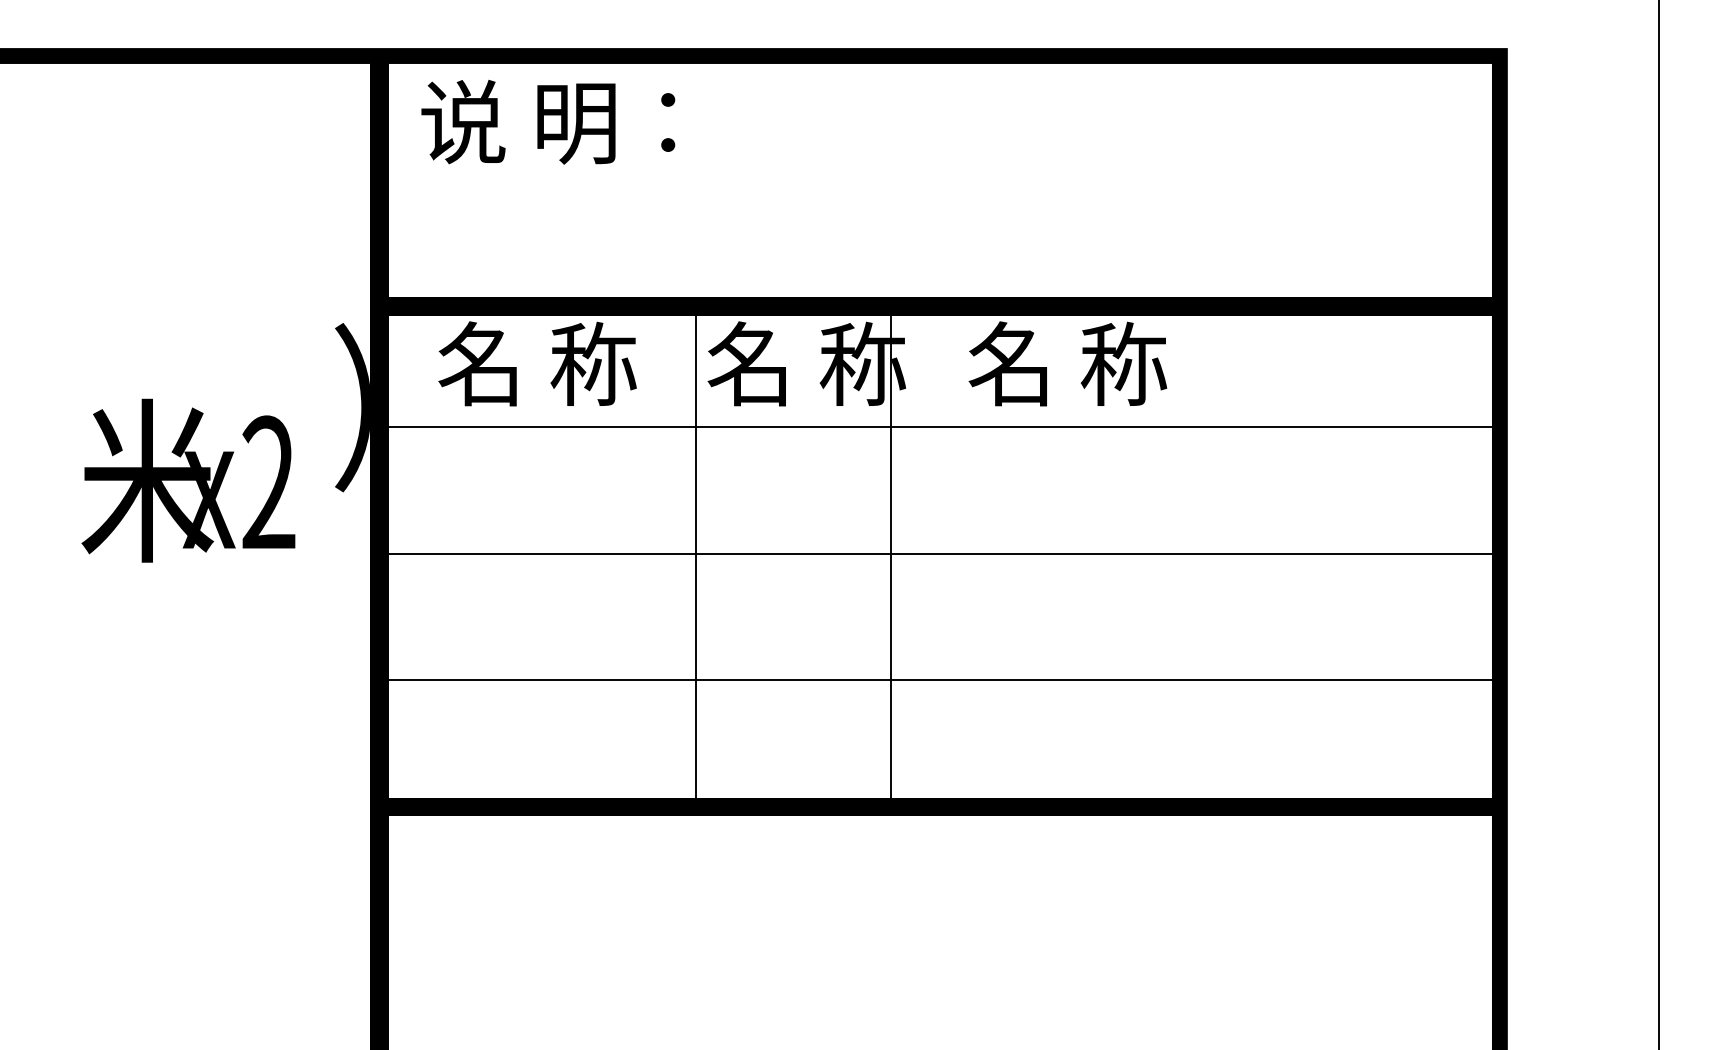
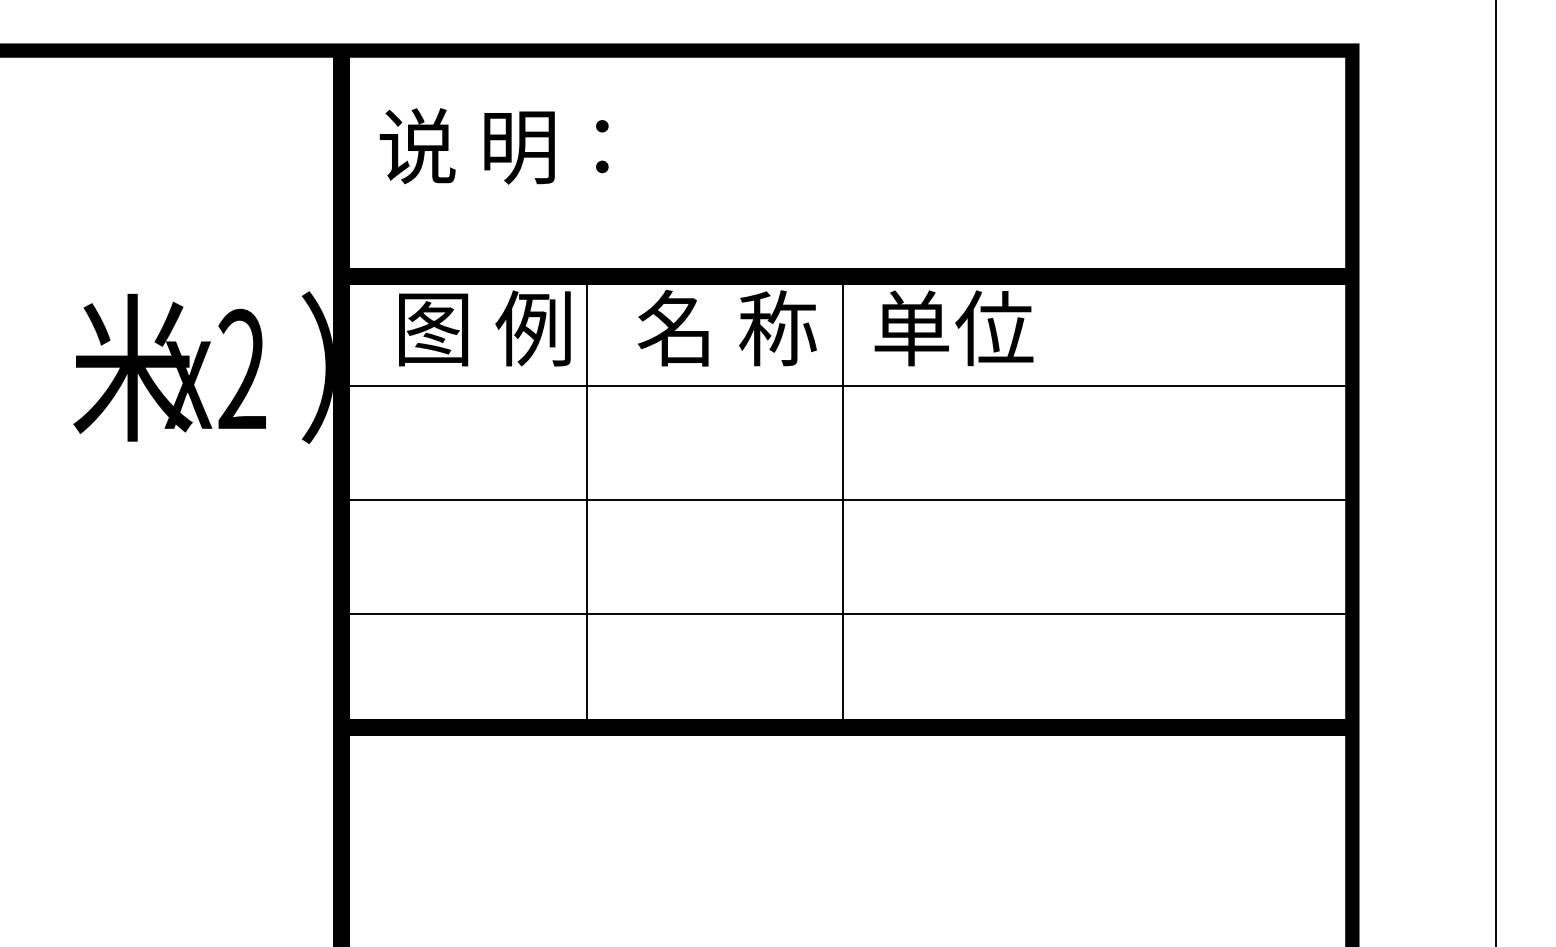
text: (548, 122) -> (494, 146), moved
text: (537, 363) -> (484, 327), 名 称 -> 图 例
text: (1067, 363) -> (962, 327), 名 称 -> 单位
text: (188, 480) -> (169, 367), moved
line: (696, 556) -> (587, 501), moved
line: (890, 556) -> (842, 501), moved

